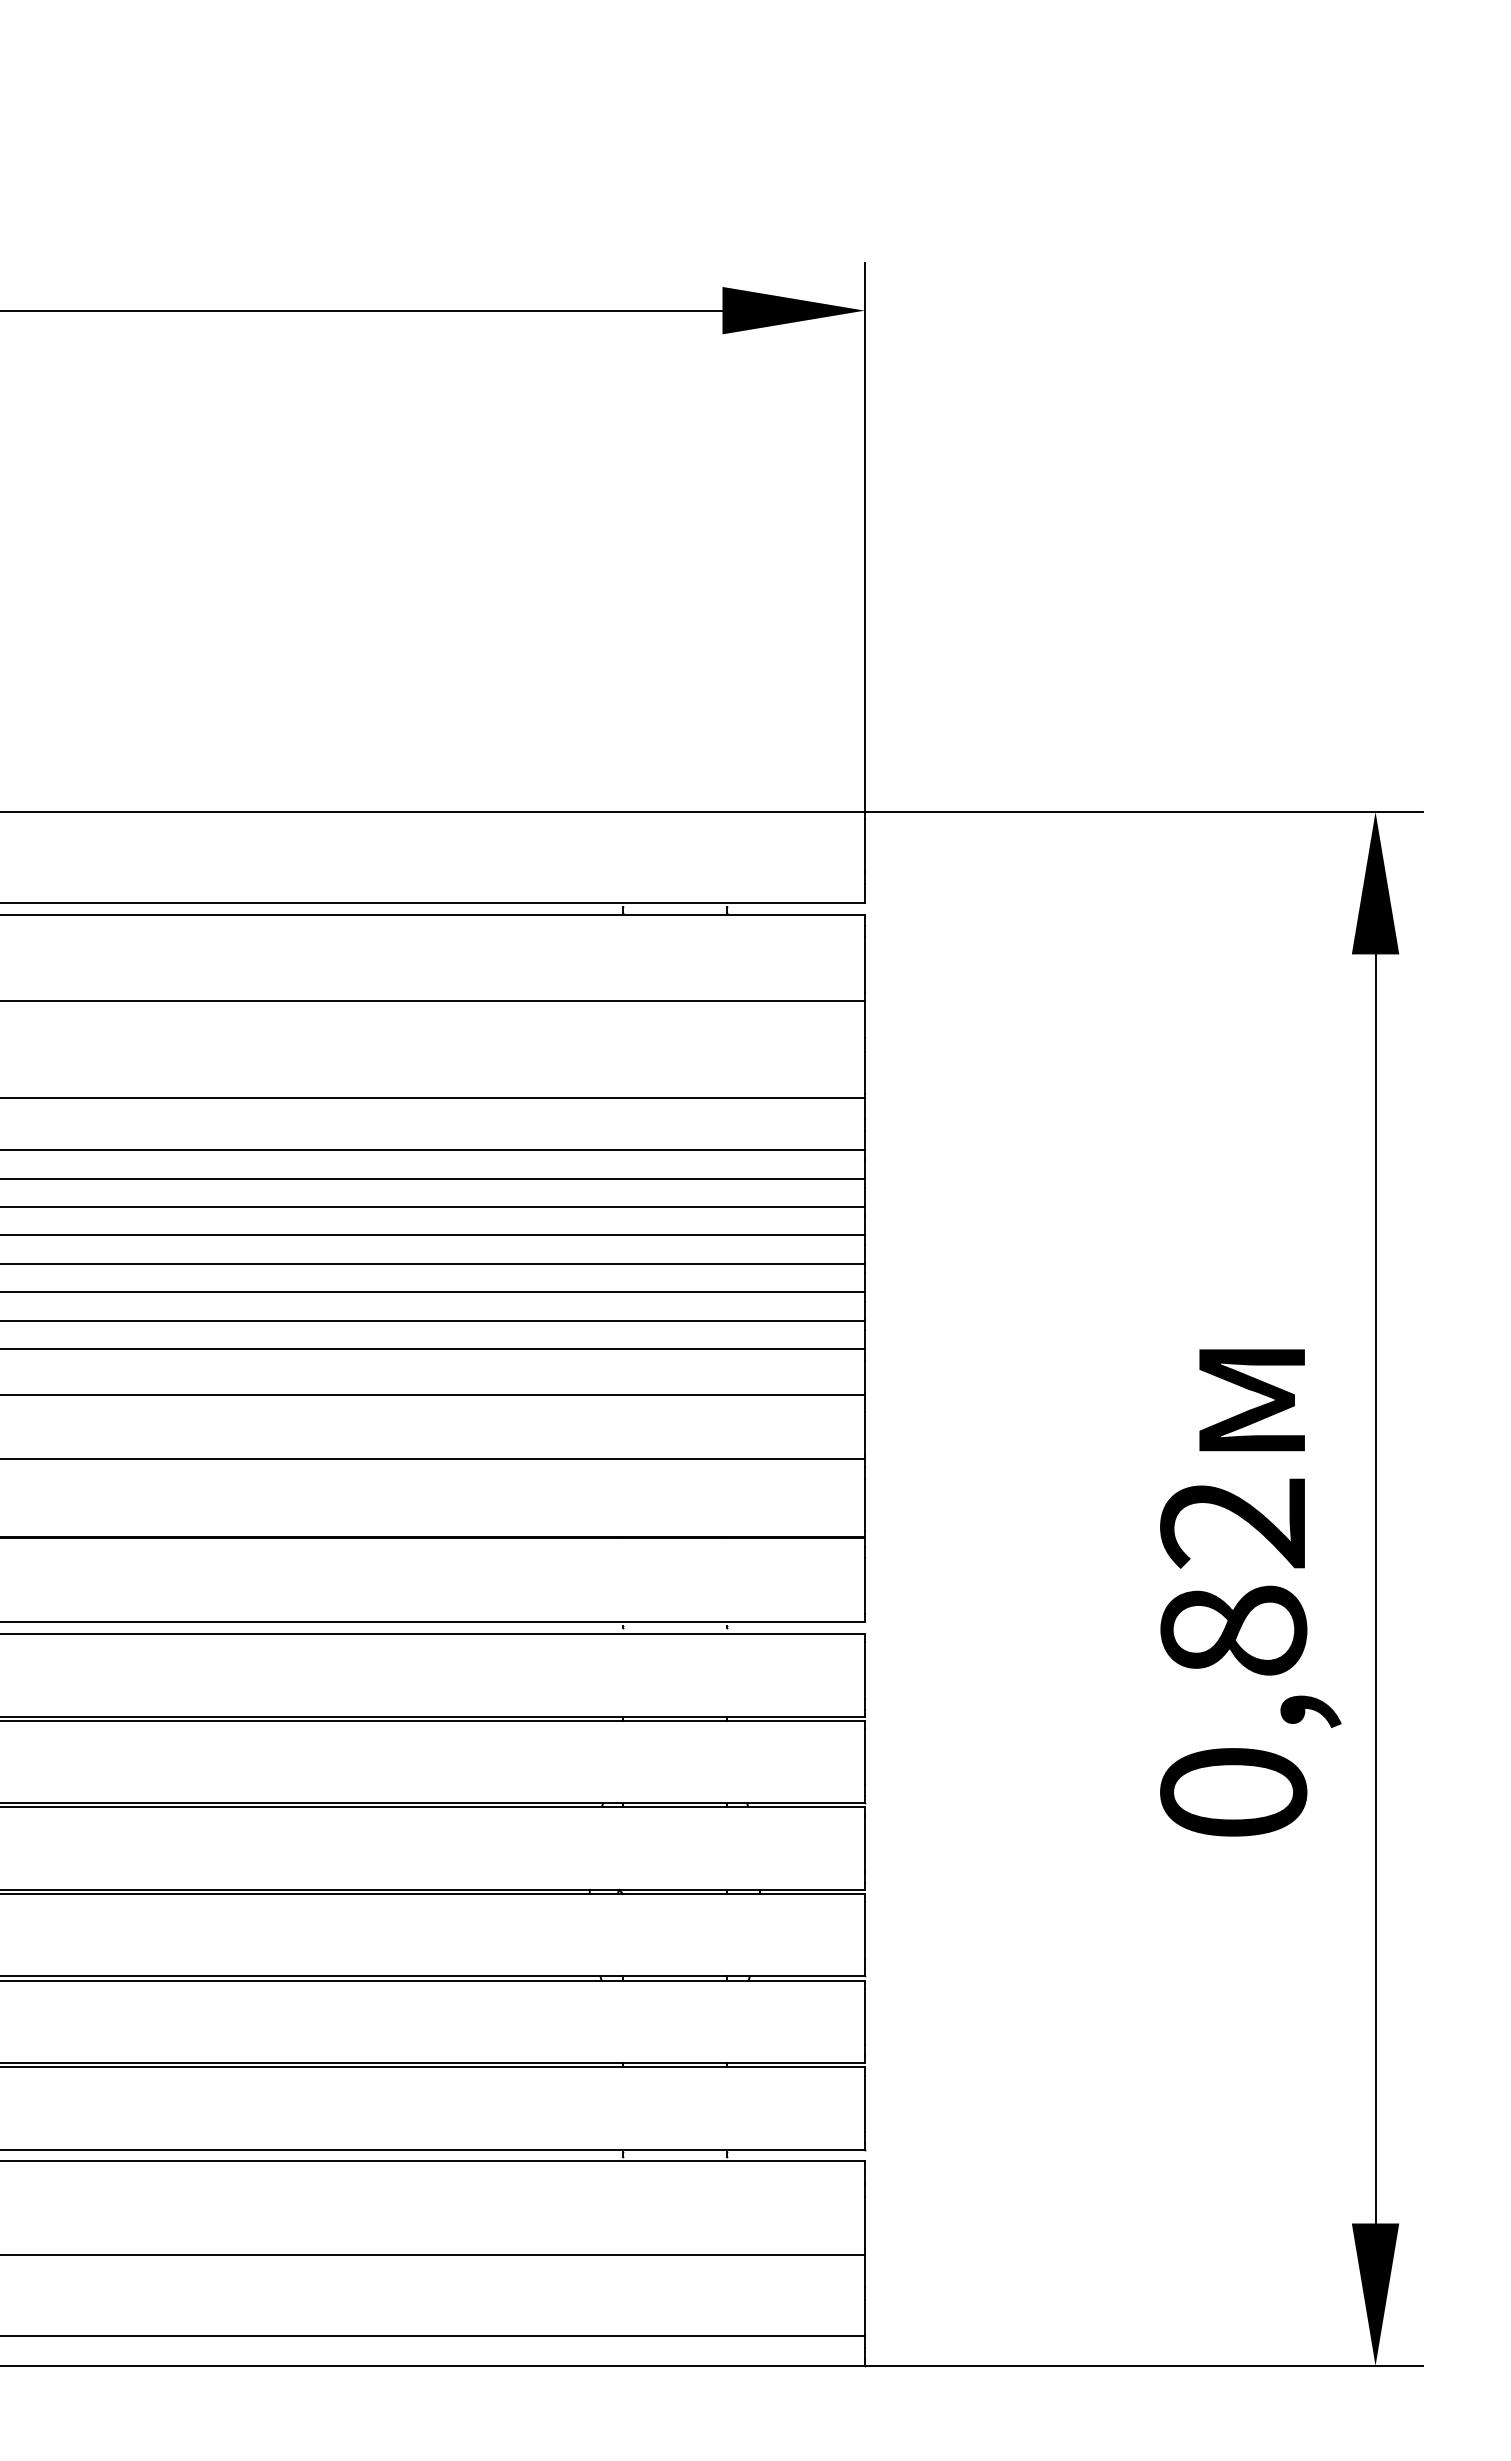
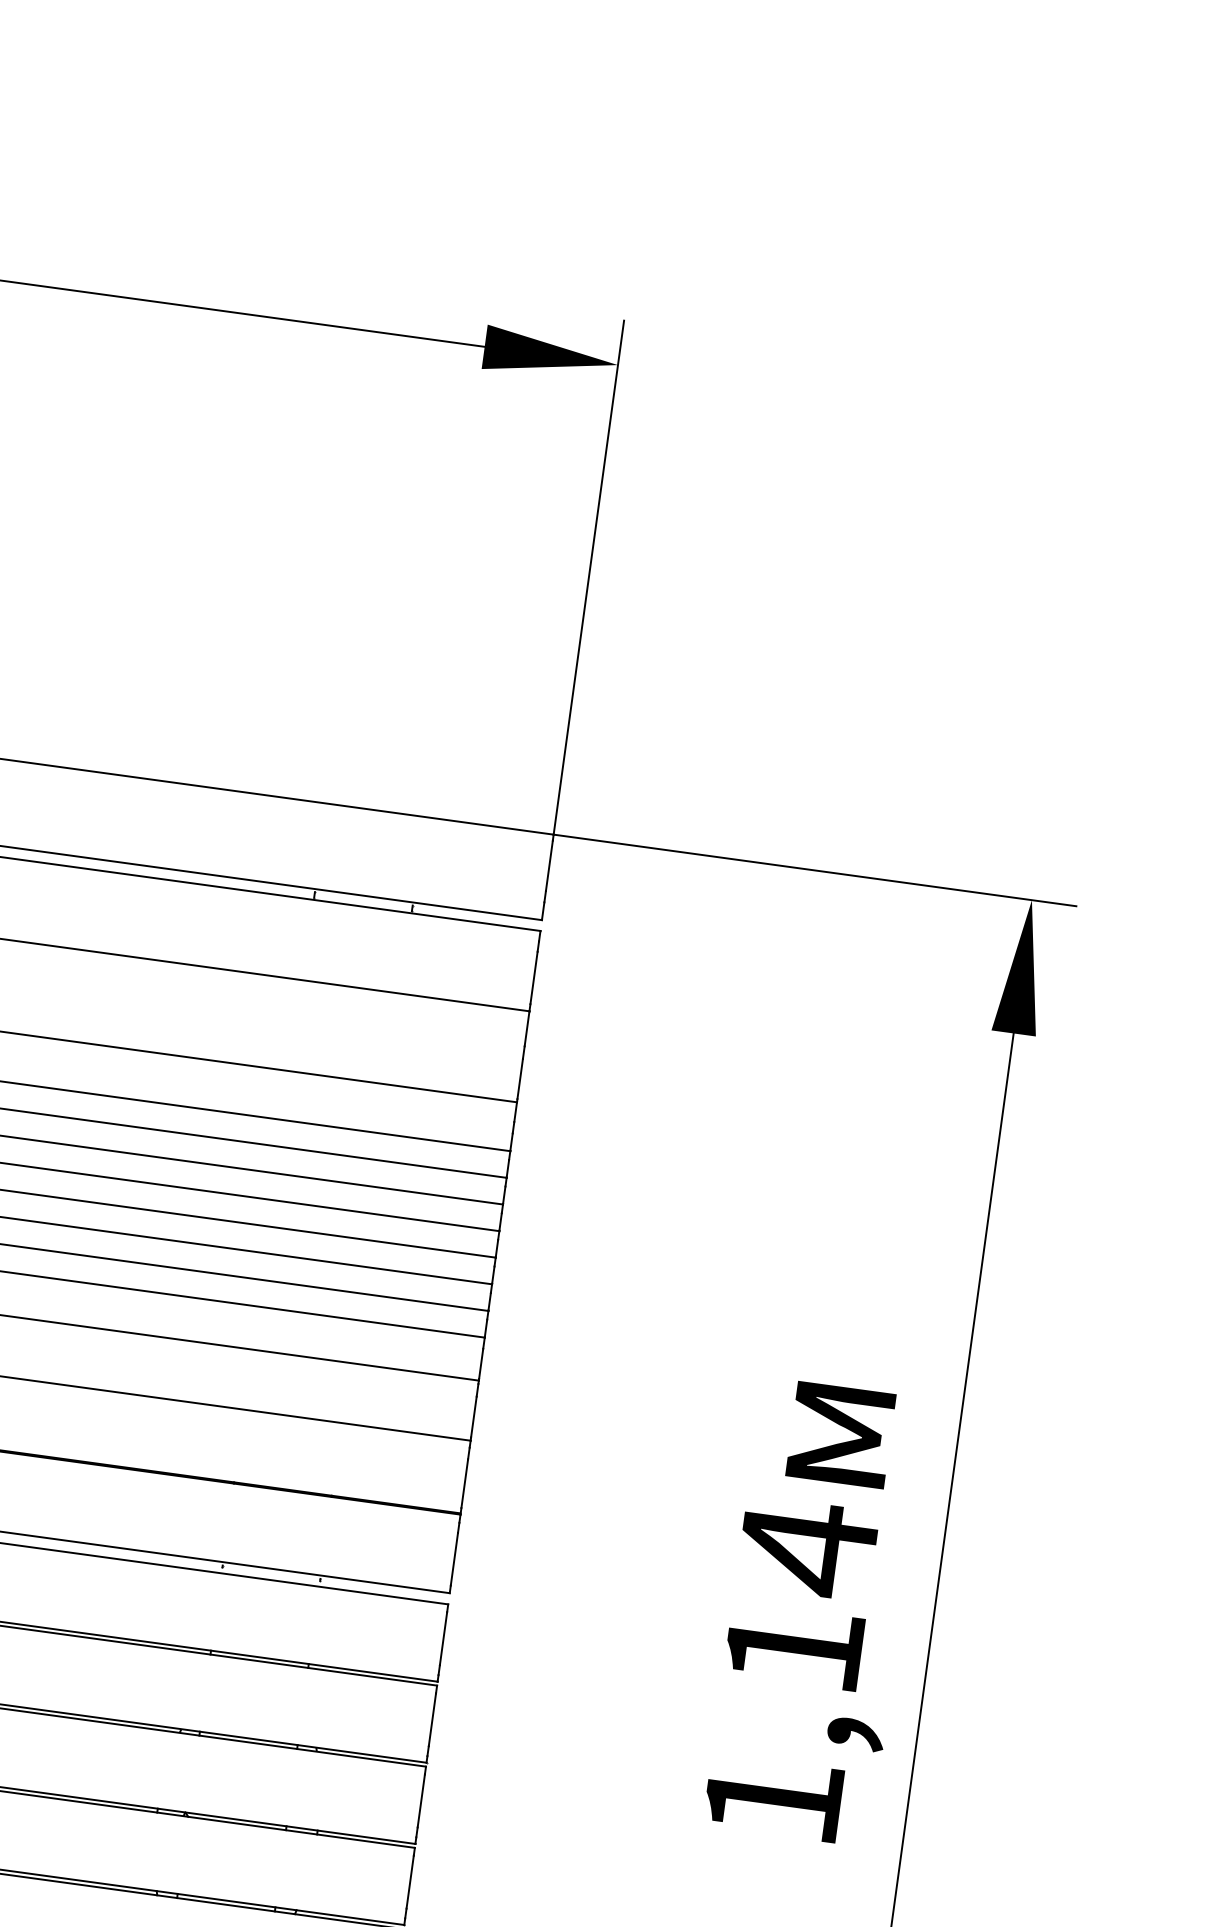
text: (1233, 1655) -> (790, 1671), 0,82 -> 1,14

